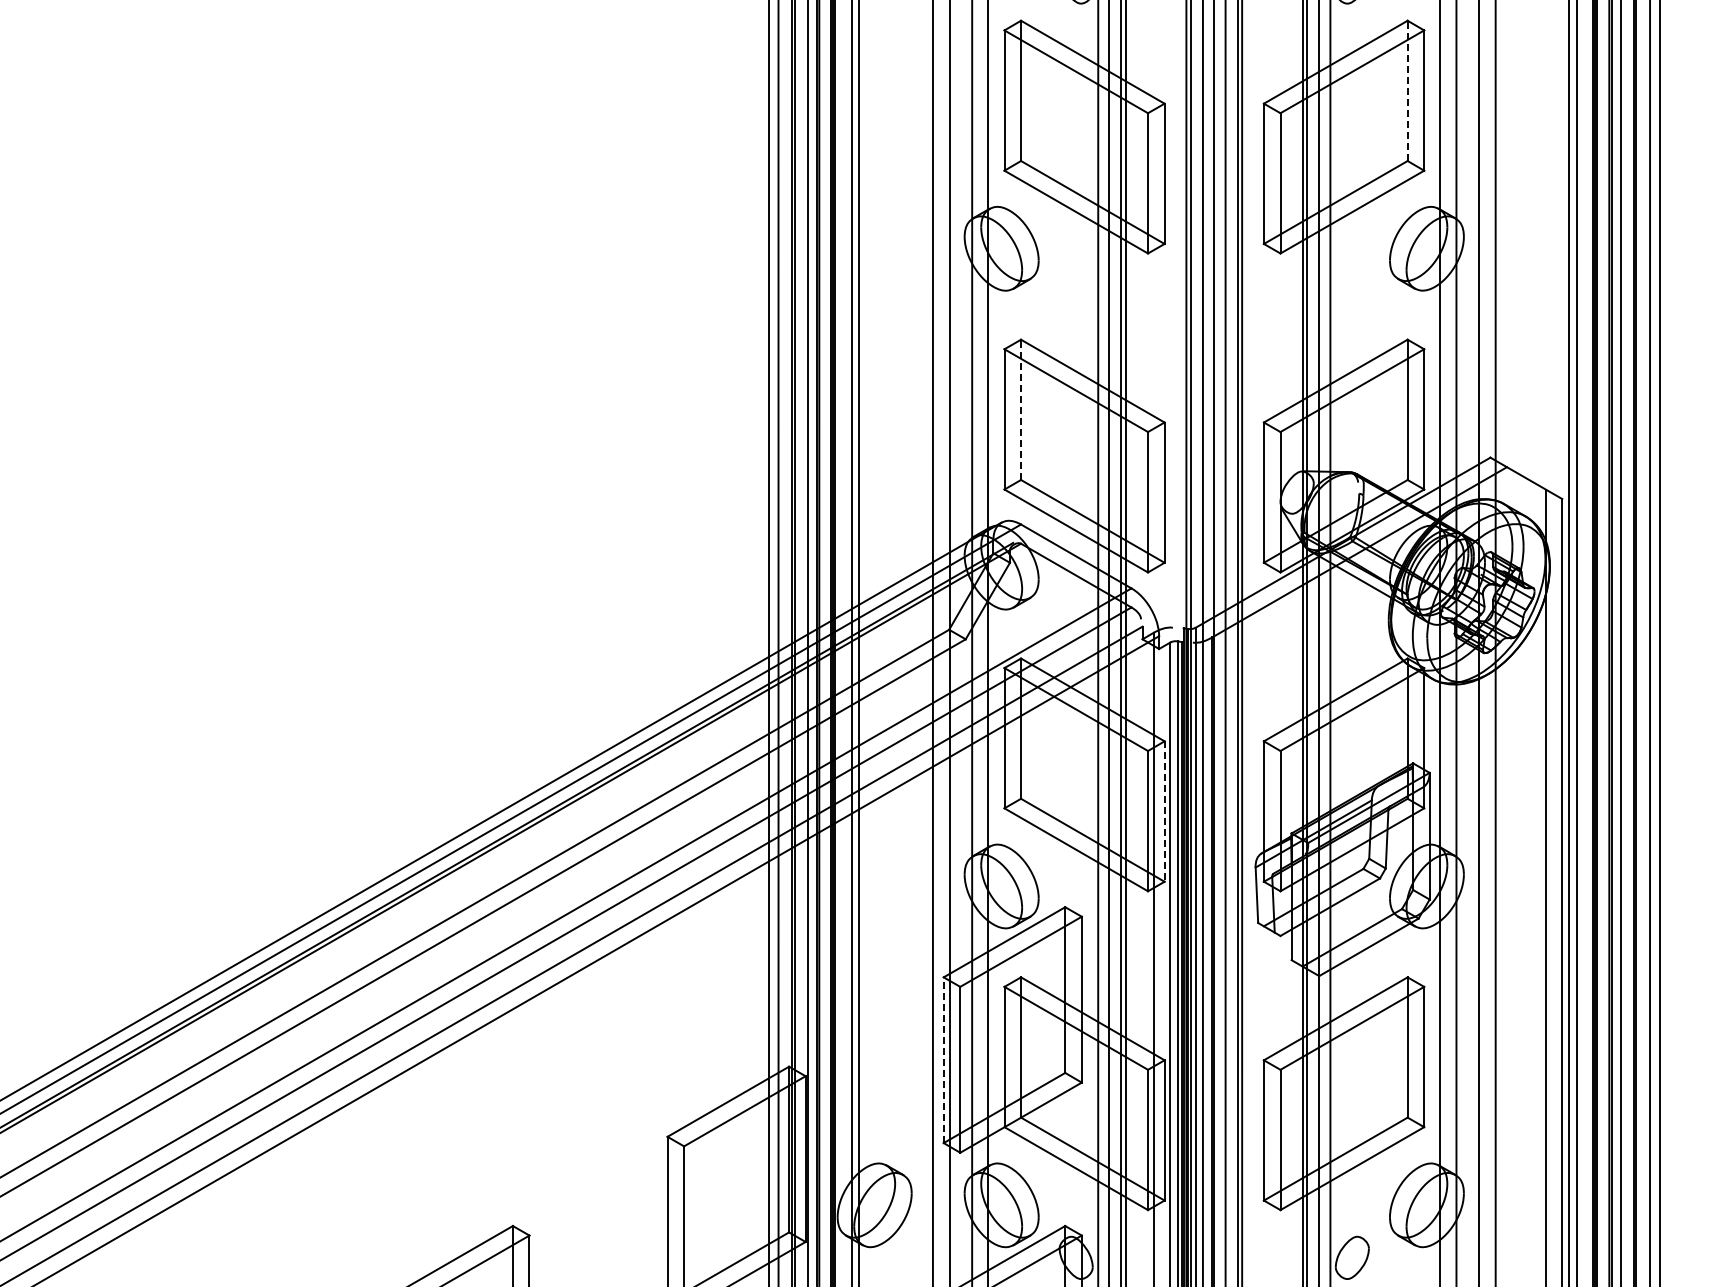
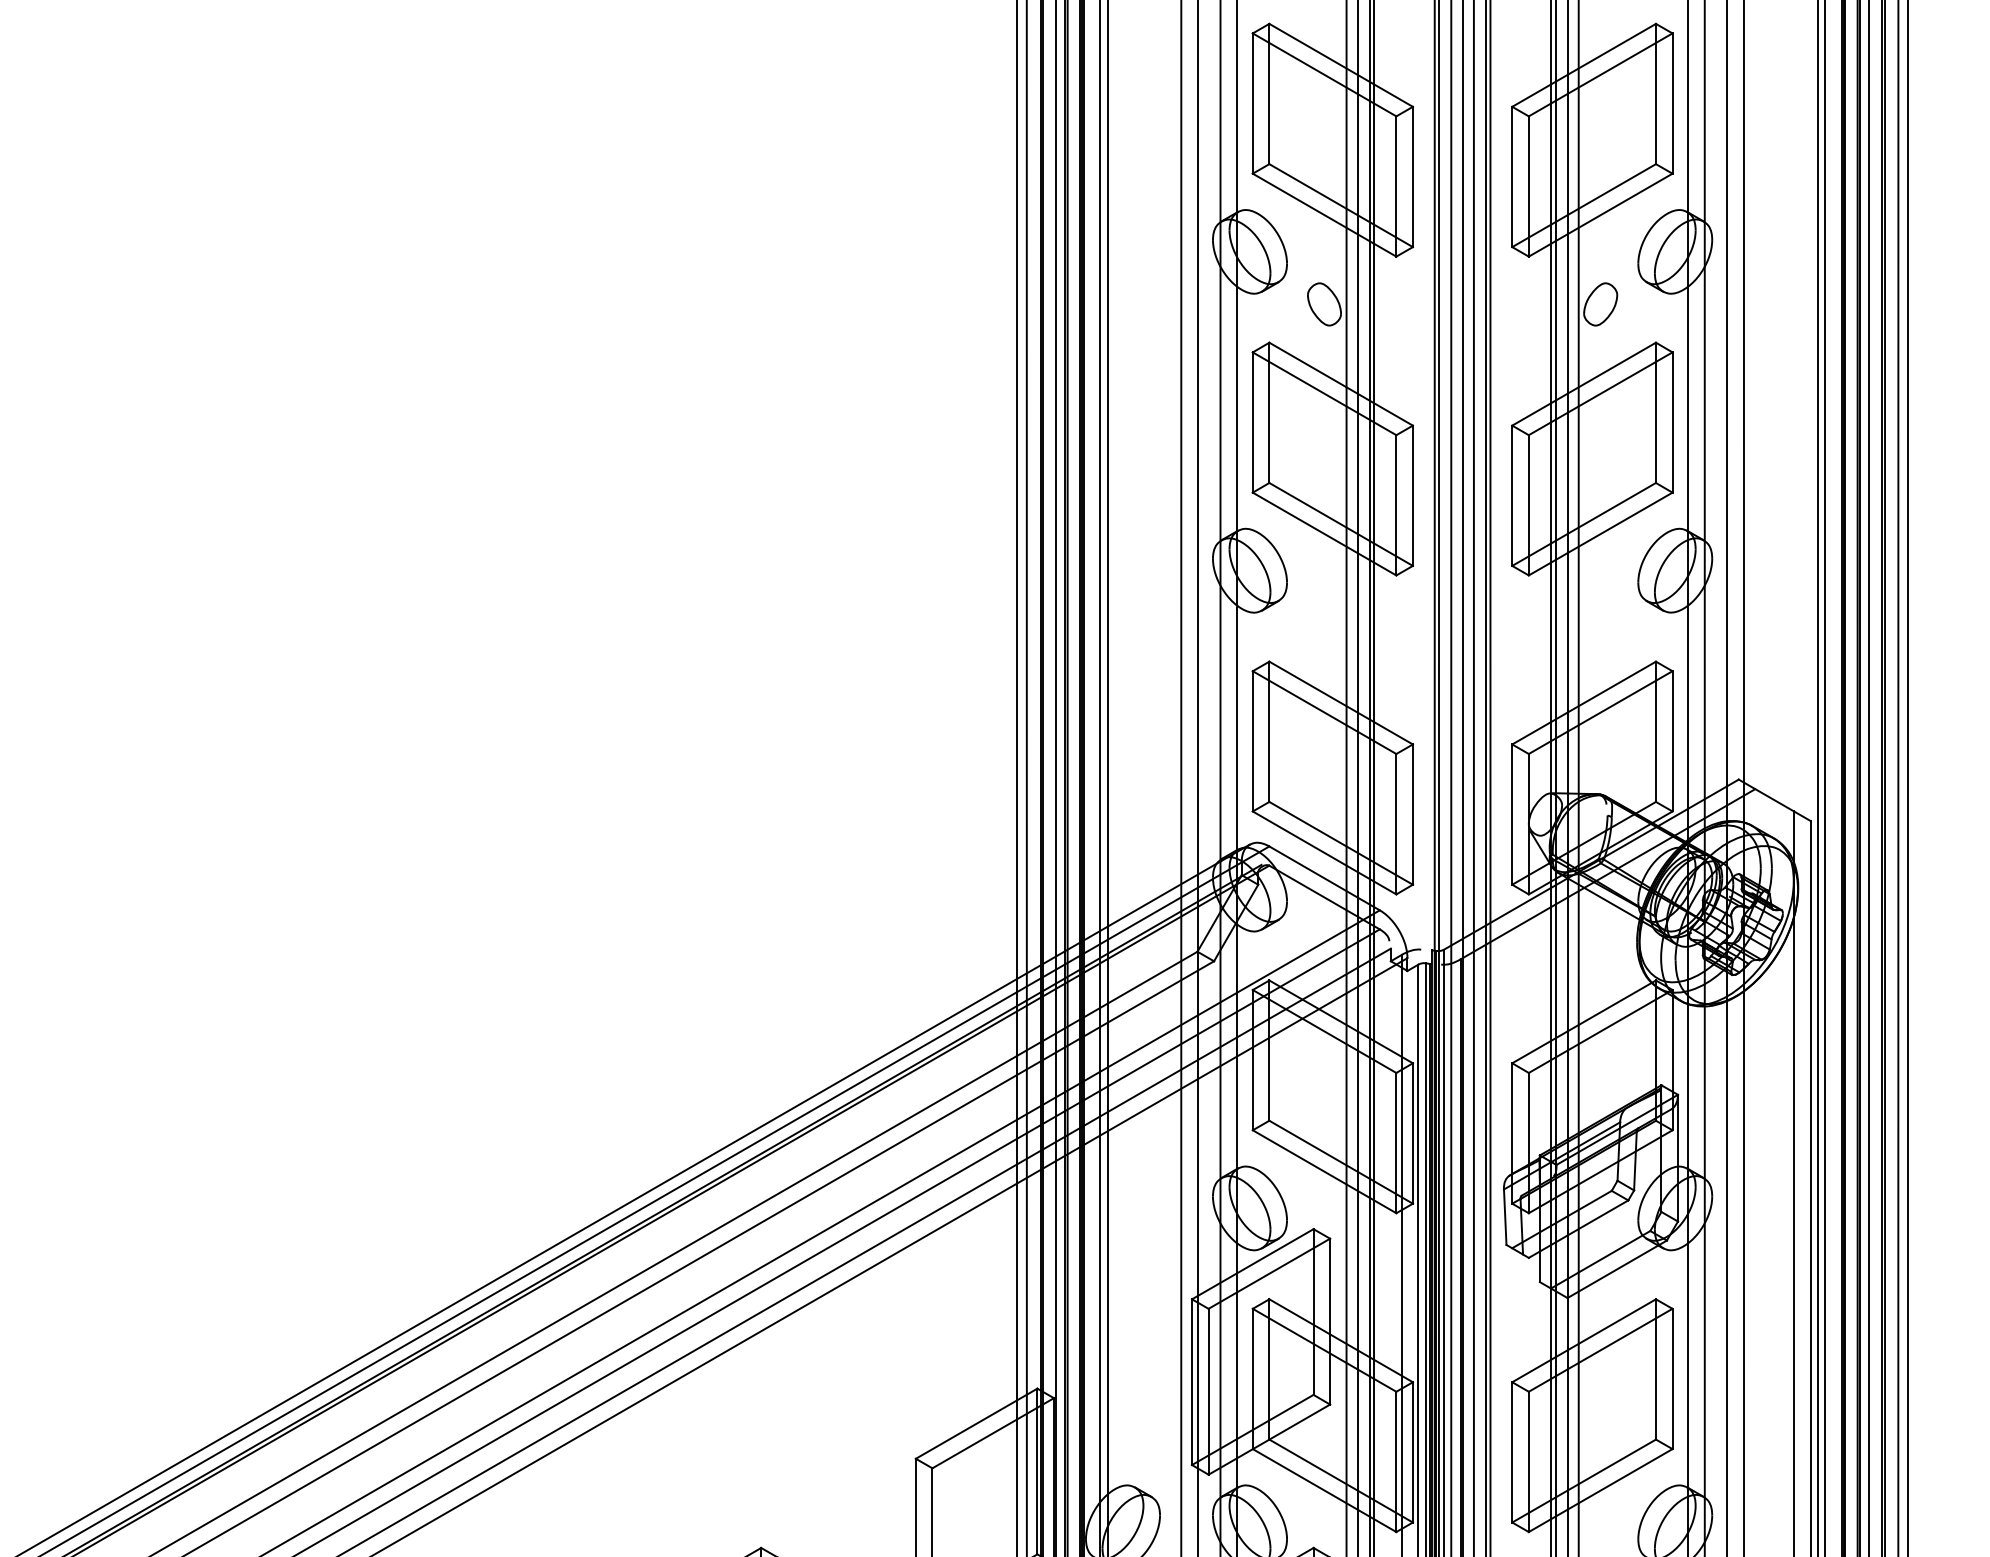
line: (1407, 90) -> (1655, 412), dashed -> solid
line: (1021, 409) -> (1269, 731), dashed -> solid
line: (1164, 811) -> (1412, 1133), dashed -> solid
line: (944, 1060) -> (1192, 1382), dashed -> solid

